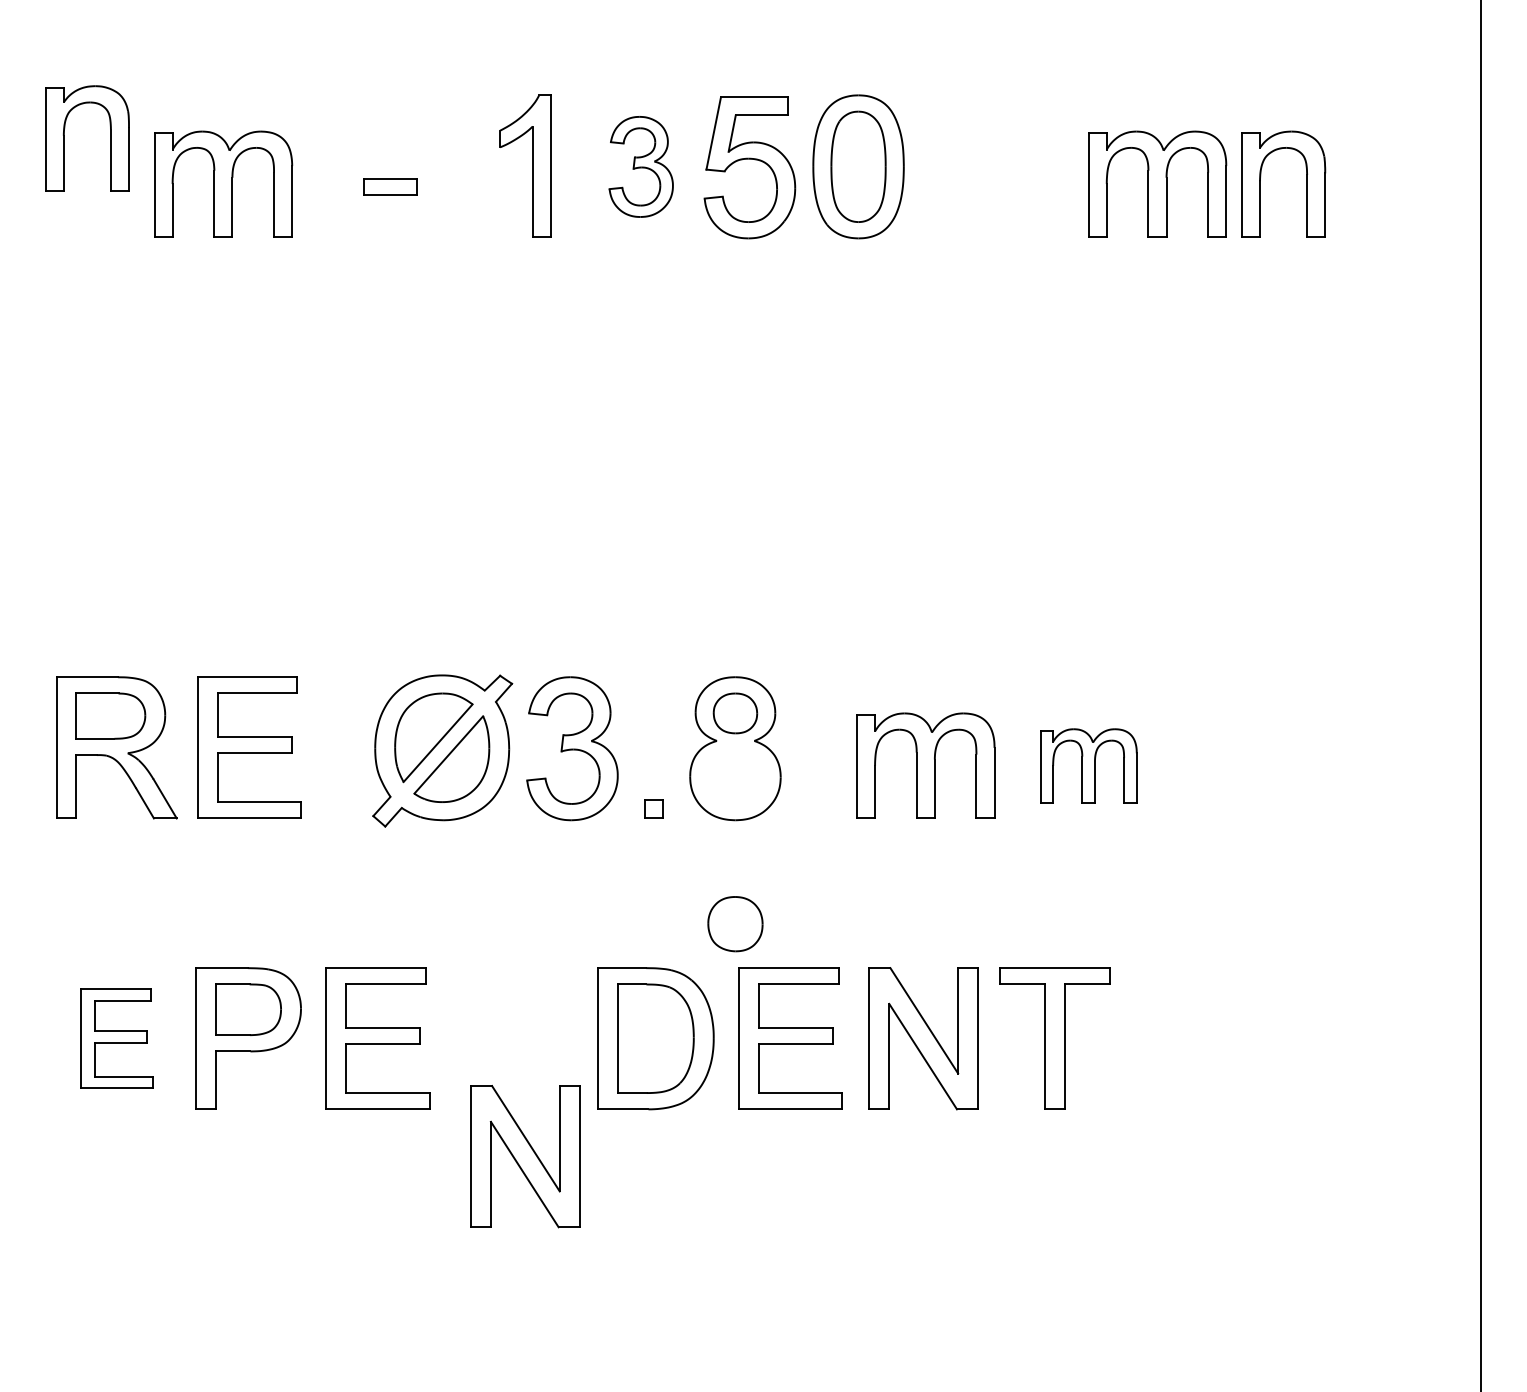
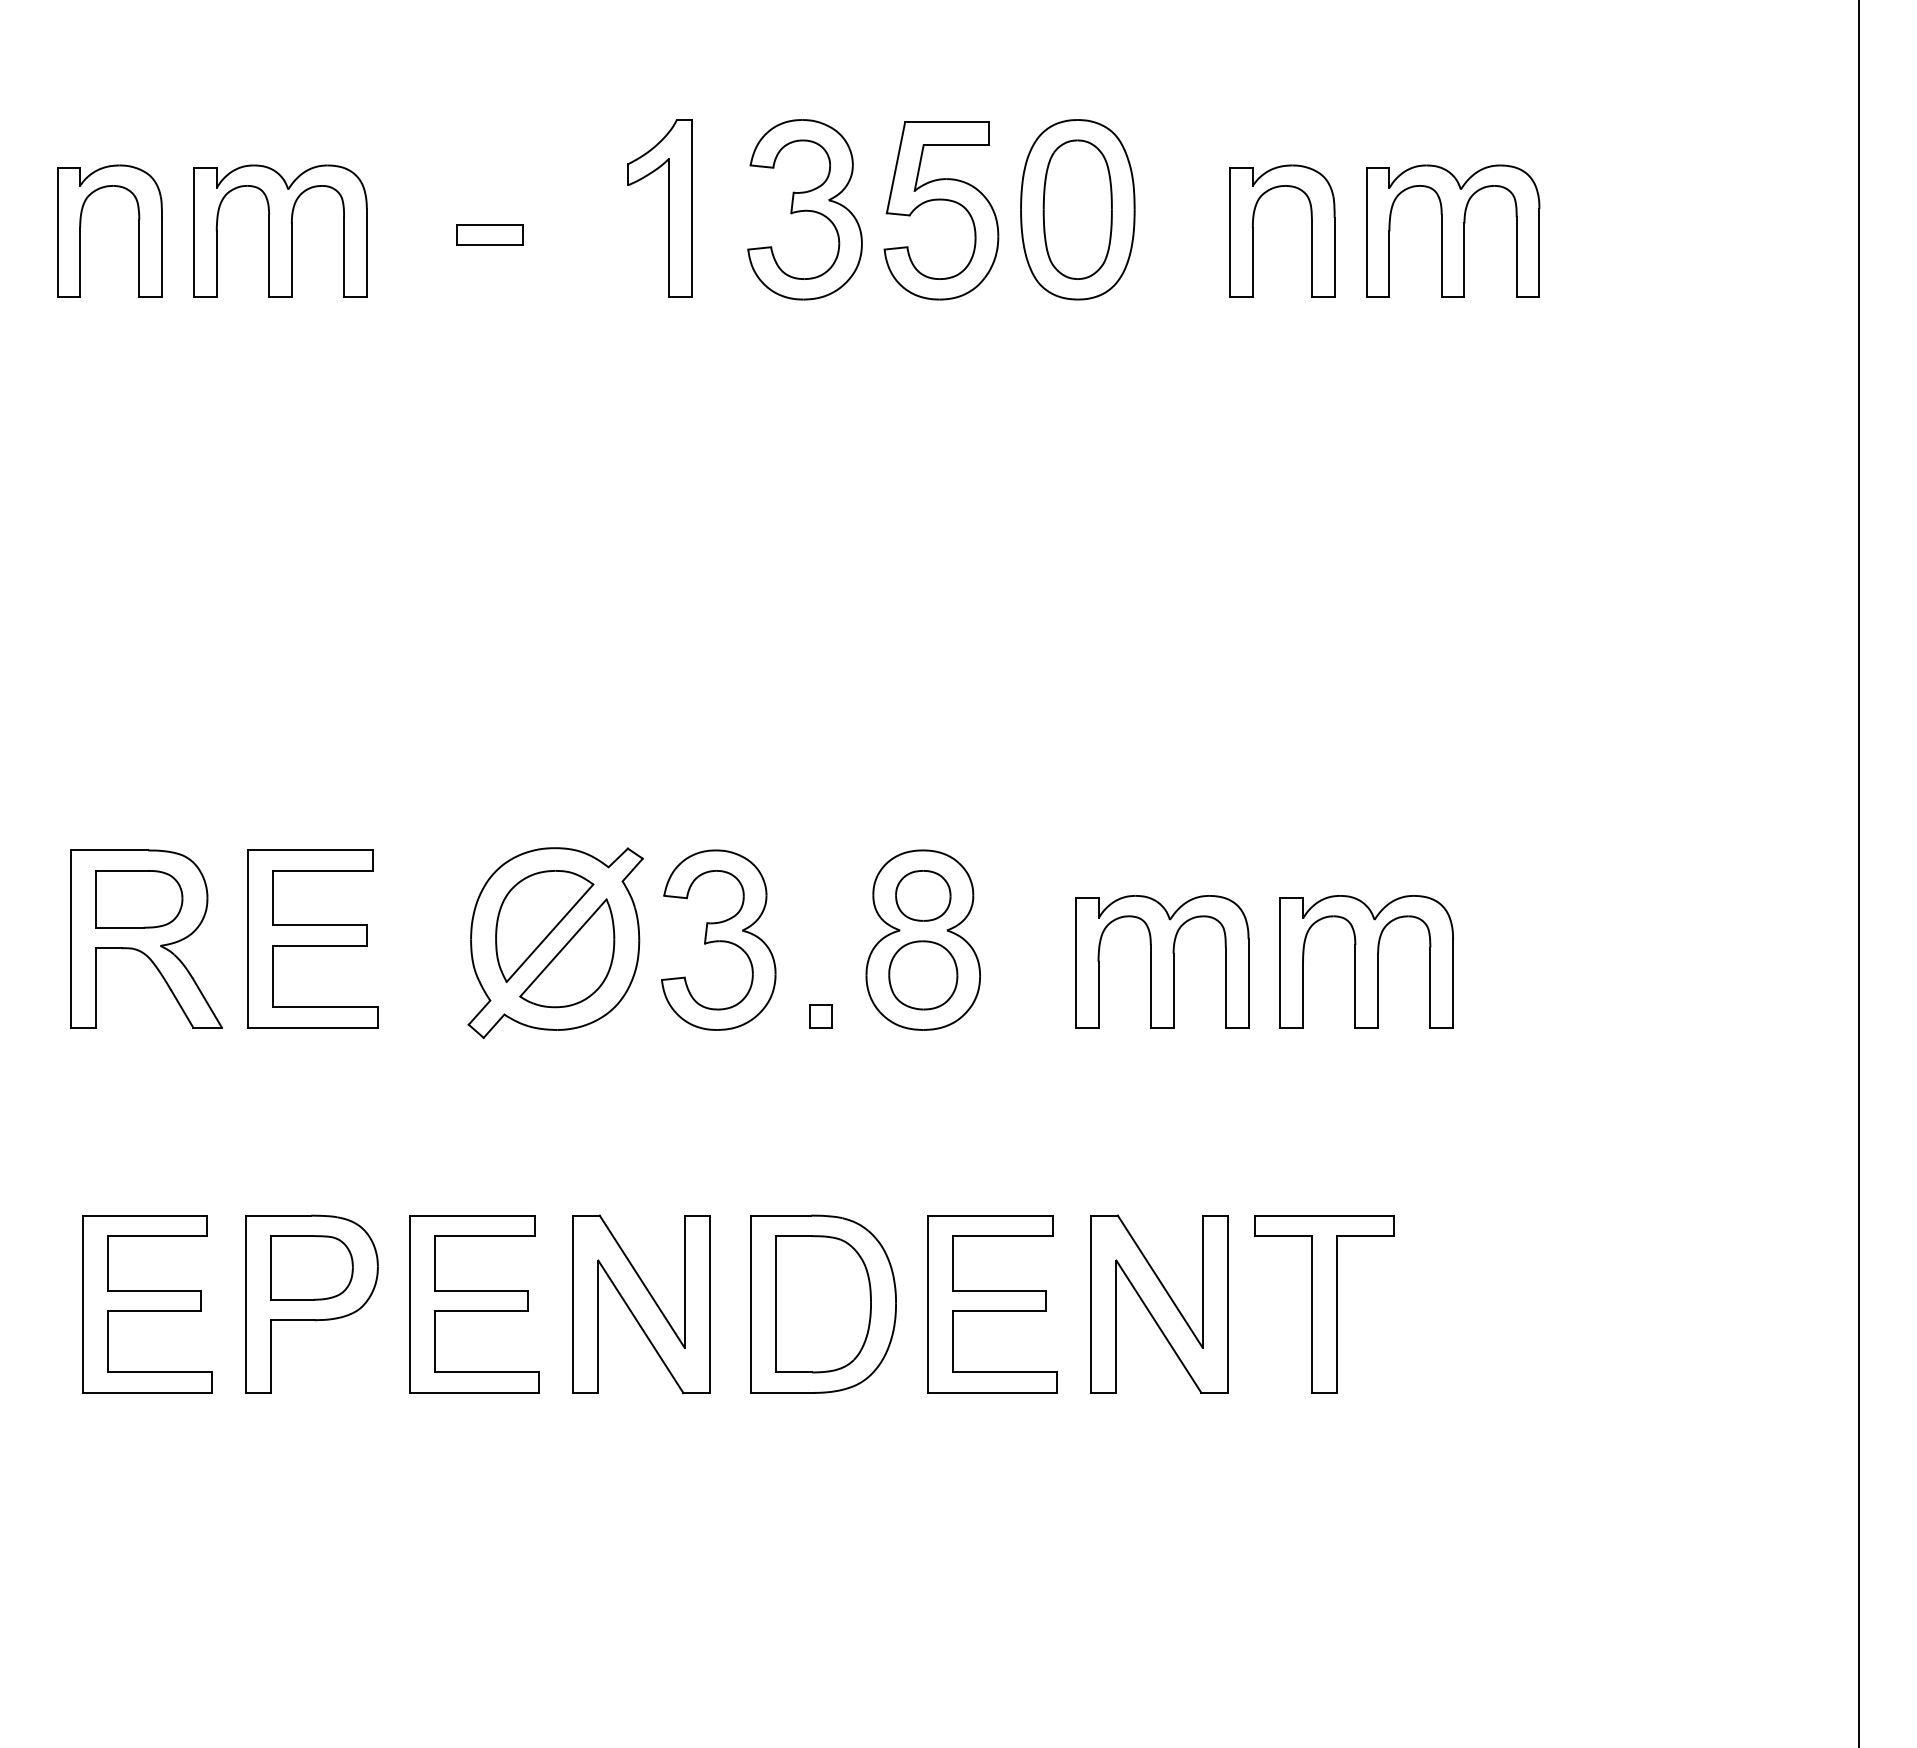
part: (64, 135) -> (81, 227), moved
part: (640, 166) -> (804, 209), size x1.43
part: (1260, 183) -> (1253, 230), moved
part: (1088, 765) -> (1366, 961), size x1.43
part: (735, 924) -> (923, 975), moved
part: (117, 1038) -> (147, 1304), size x1.43
part: (525, 1156) -> (641, 1303), moved

